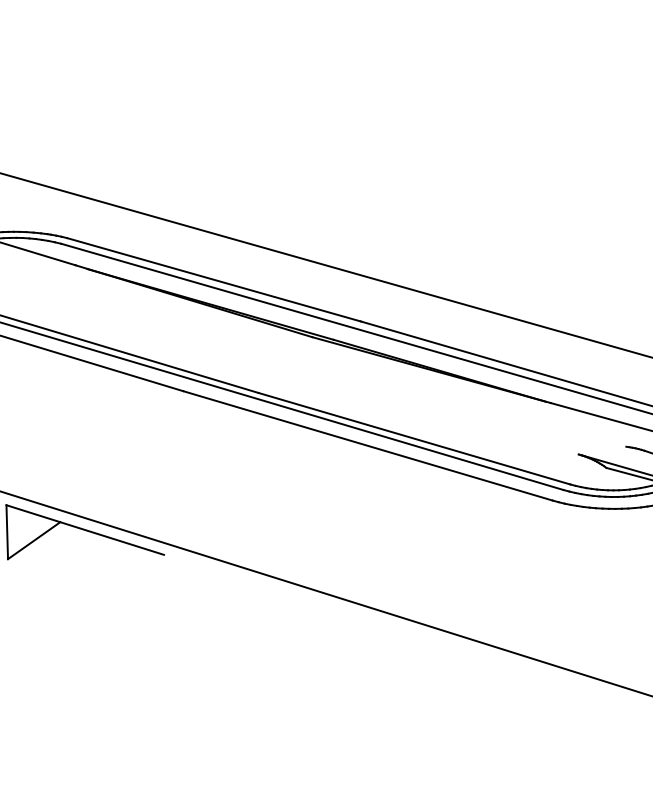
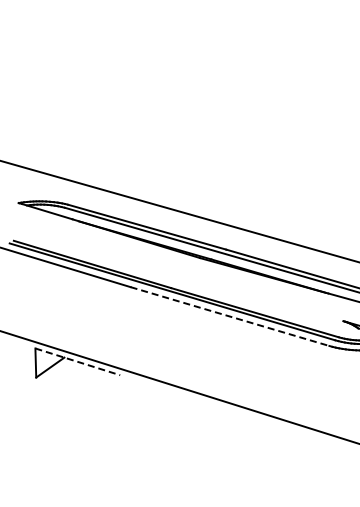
line: (368, 445) -> (230, 316), solid -> dashed
line: (86, 531) -> (78, 362), solid -> dashed

